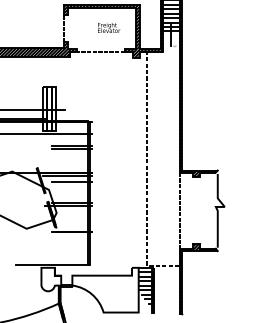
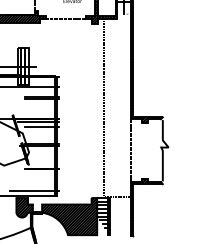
line: (63, 259) -> (34, 191), added
hatch: (105, 289) -> (69, 216), added
hatch: (52, 292) -> (25, 218), added

